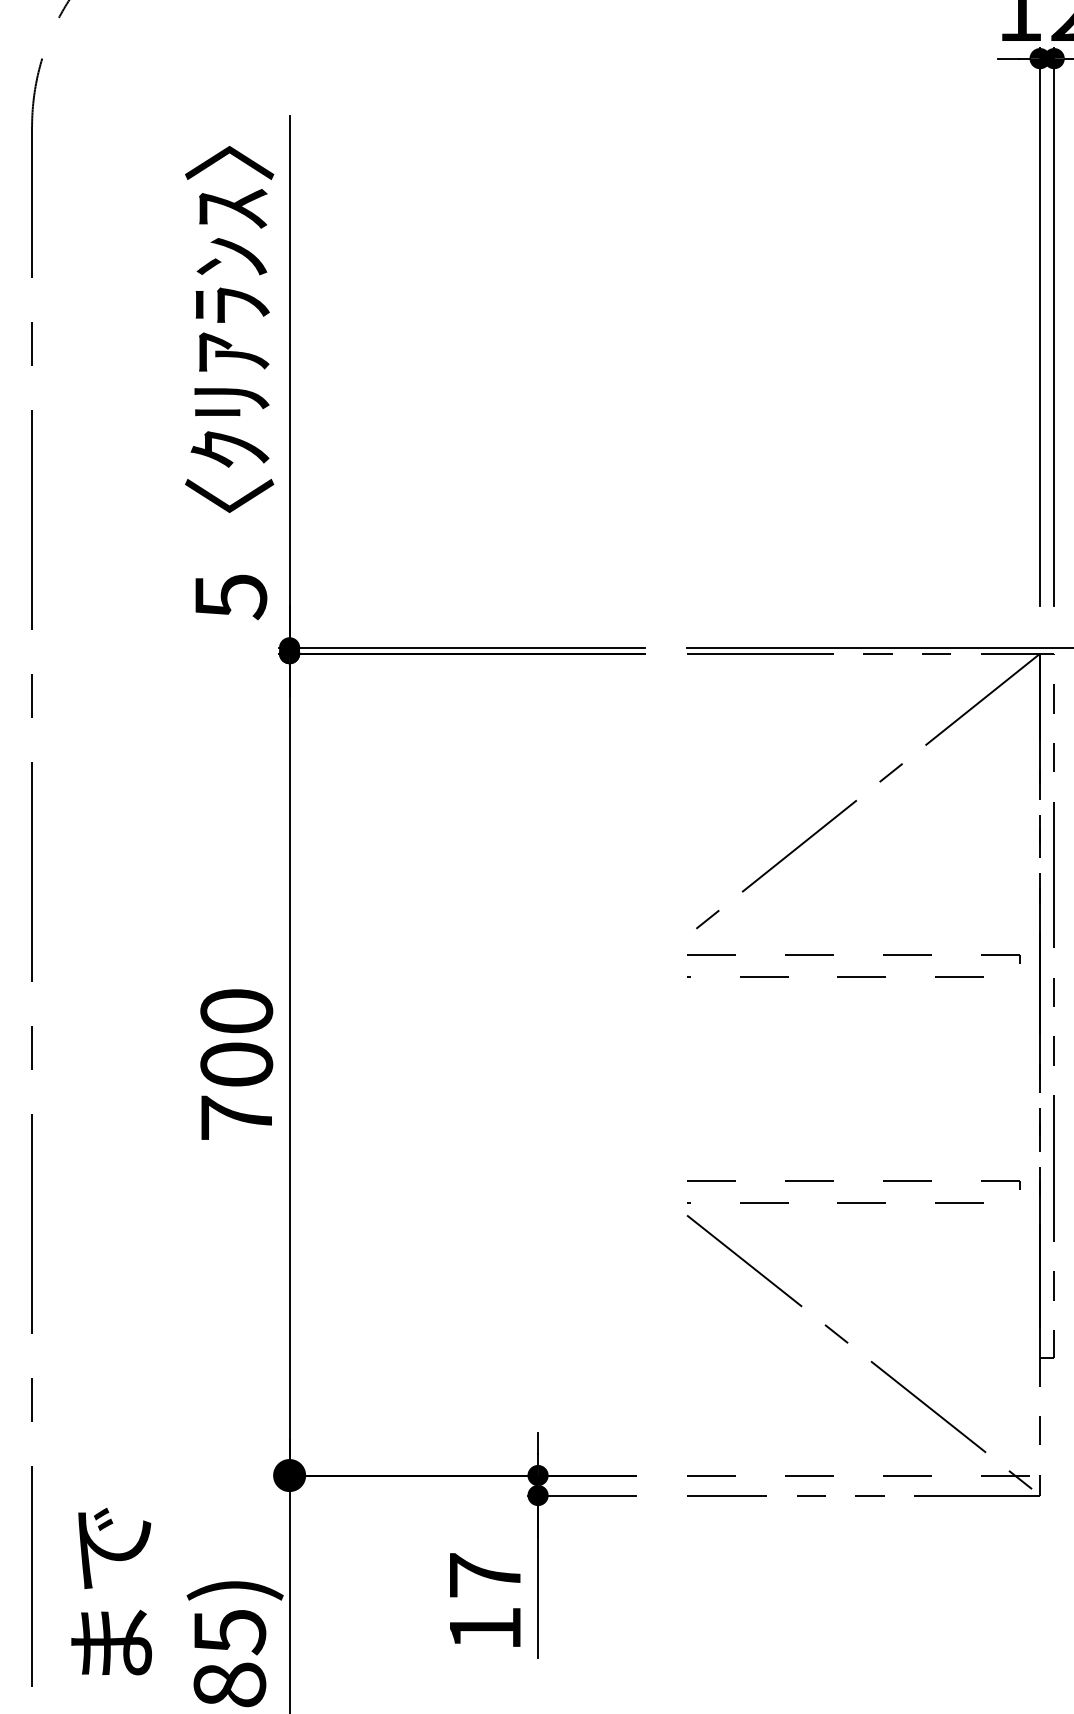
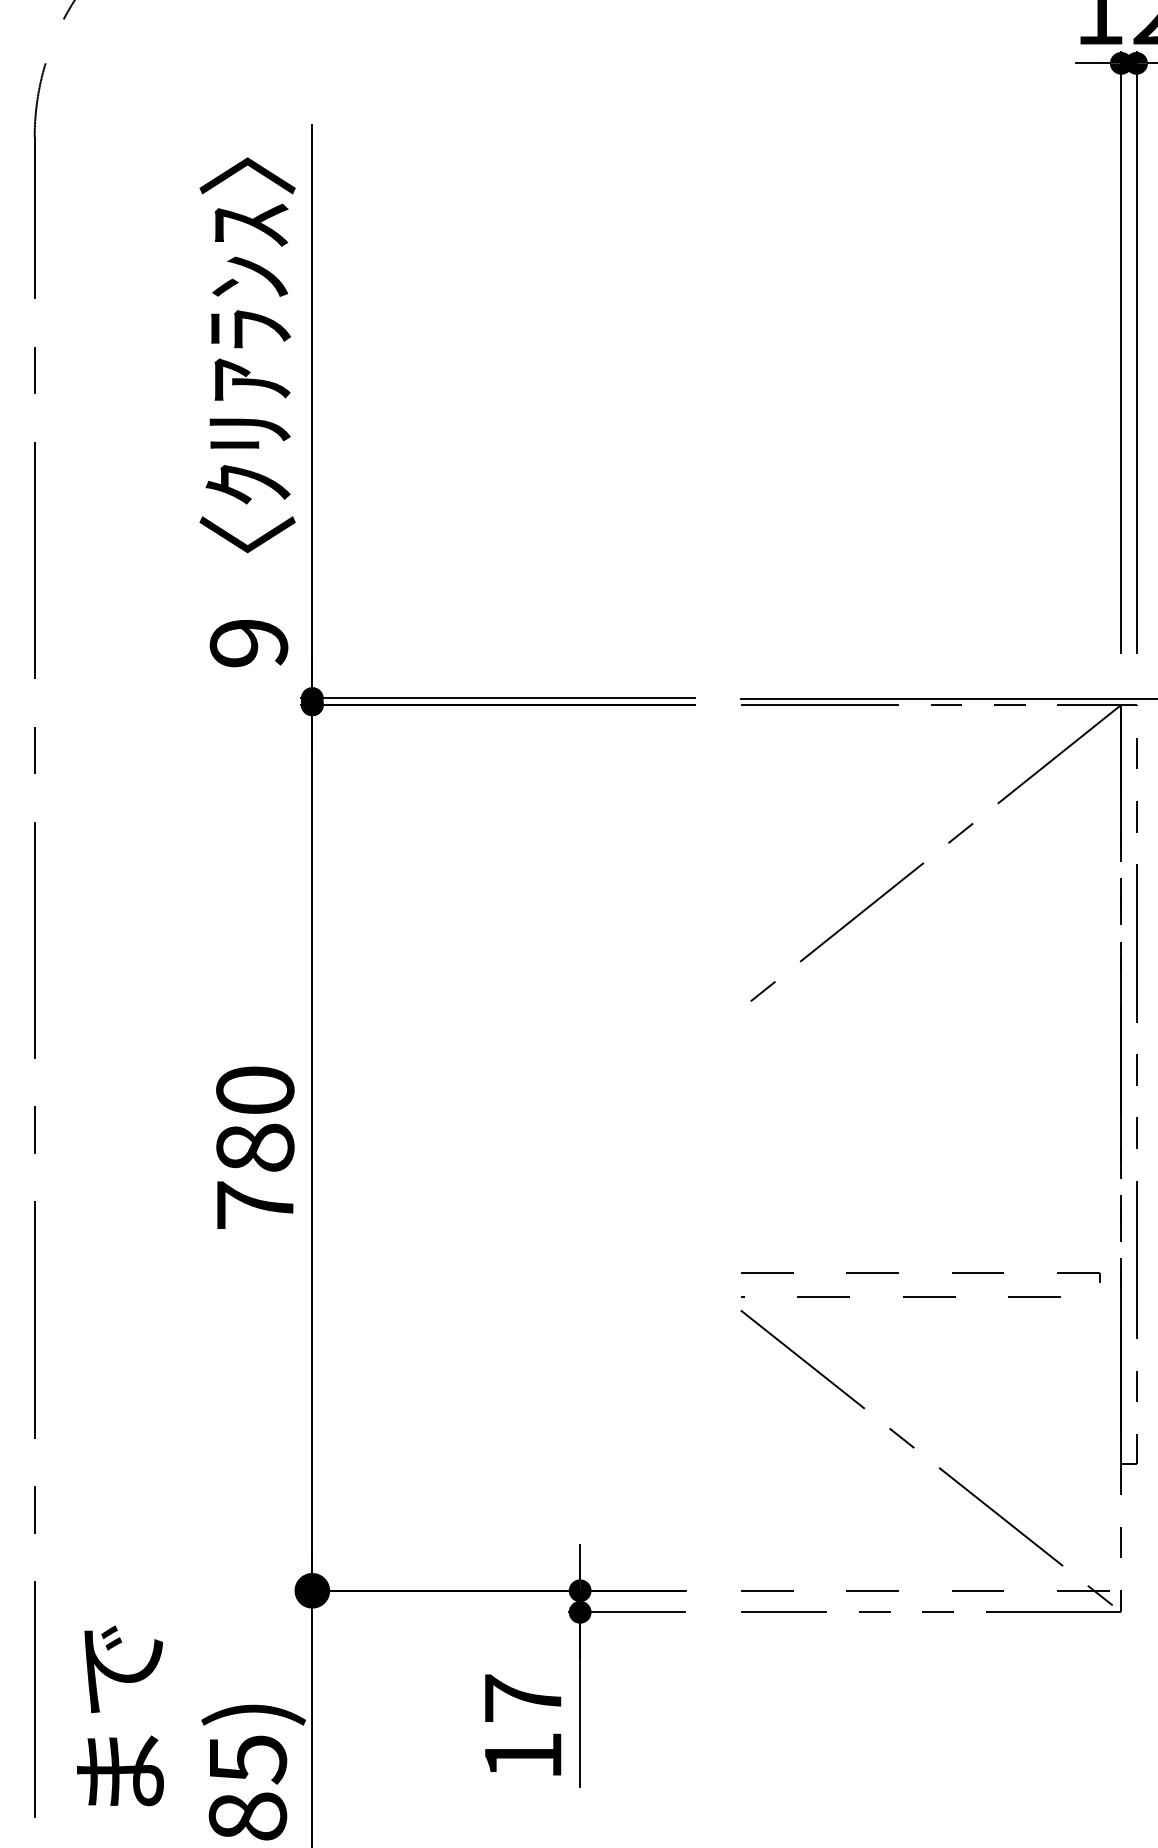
text: (230, 597) -> (248, 644), 5 -> 9
line: (853, 976) -> (920, 1052), removed
text: (236, 1064) -> (255, 1147), 700 -> 780

